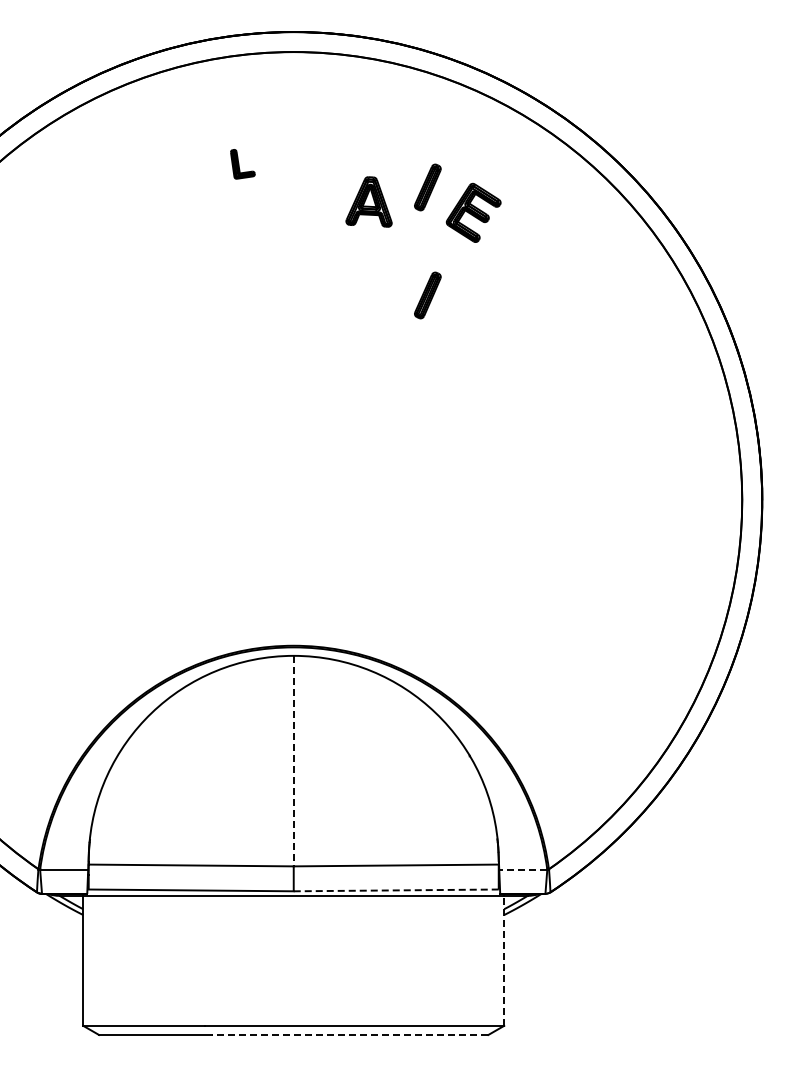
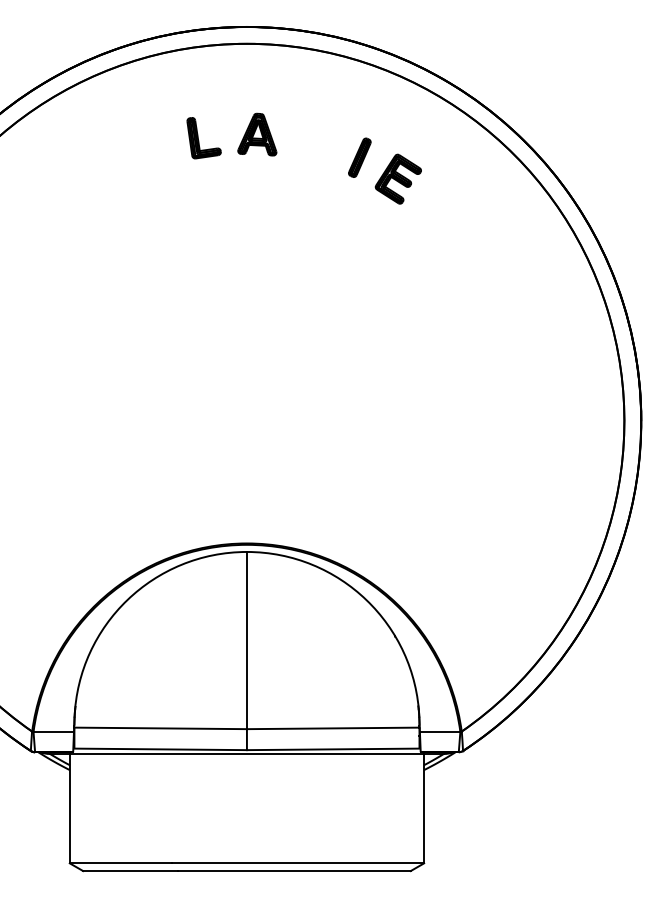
part: (242, 164) -> (203, 138), size x1.67
part: (368, 201) -> (256, 134), moved
part: (427, 295) -> (359, 248), removed
line: (293, 761) -> (246, 640), dashed -> solid
line: (522, 869) -> (439, 731), dashed -> solid
line: (396, 890) -> (333, 749), dashed -> solid
line: (504, 960) -> (424, 808), dashed -> solid
line: (349, 1034) -> (293, 870), dashed -> solid

